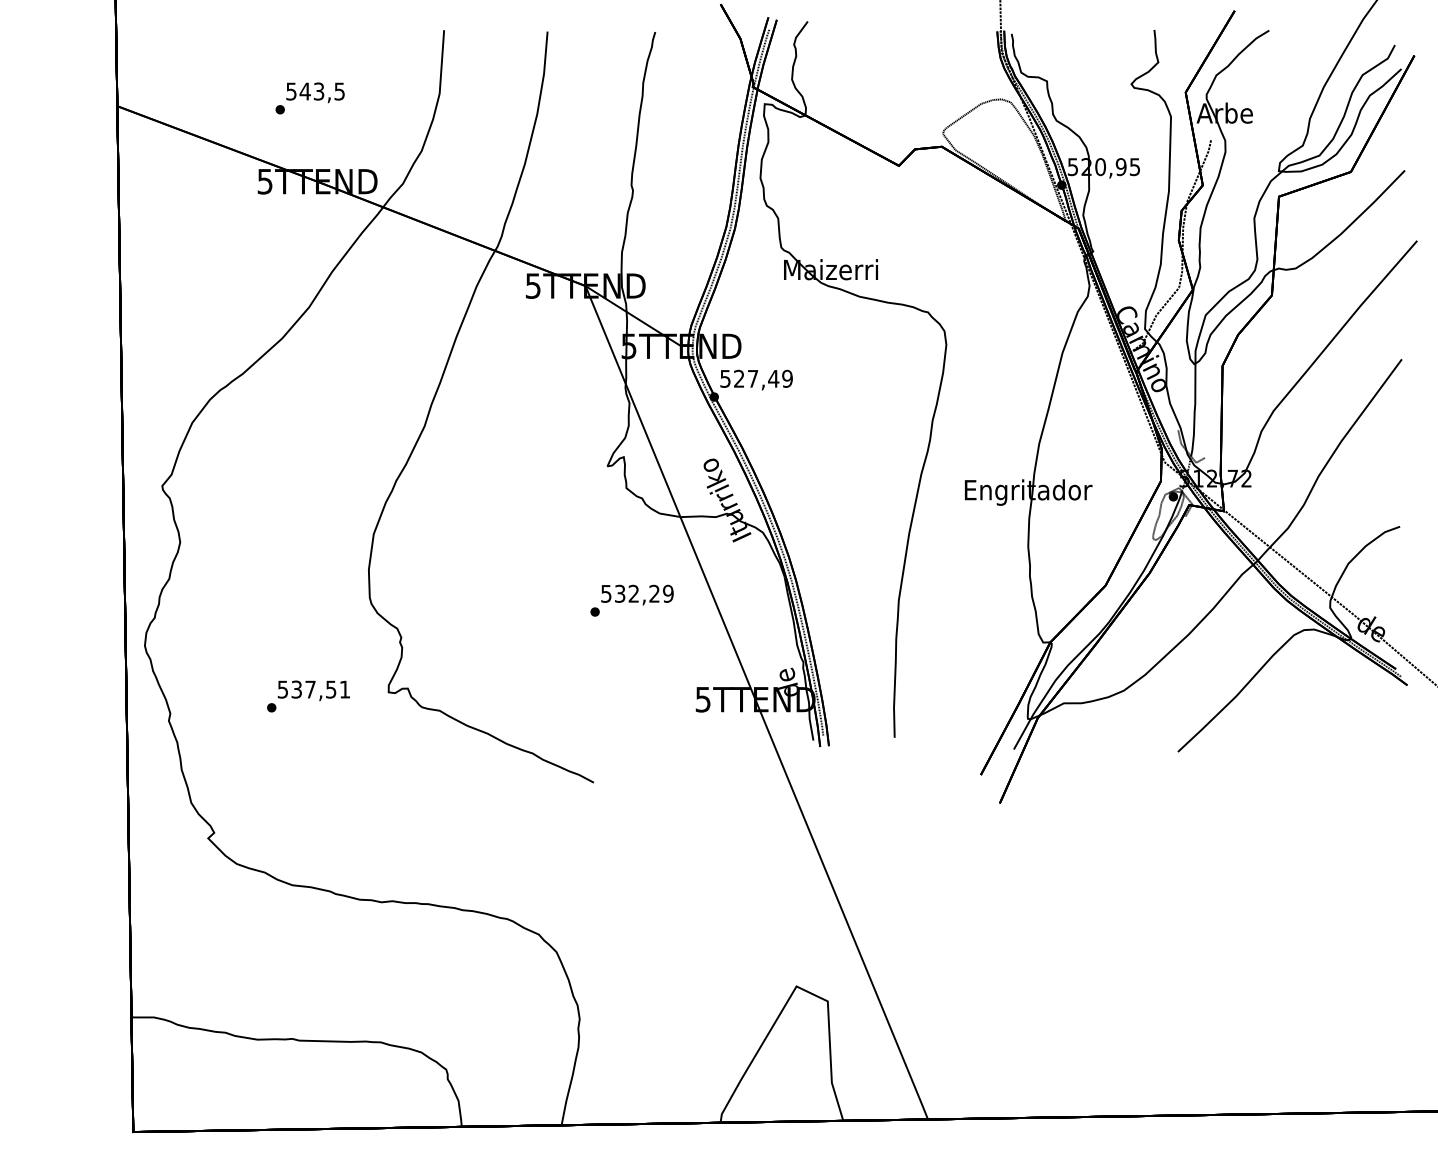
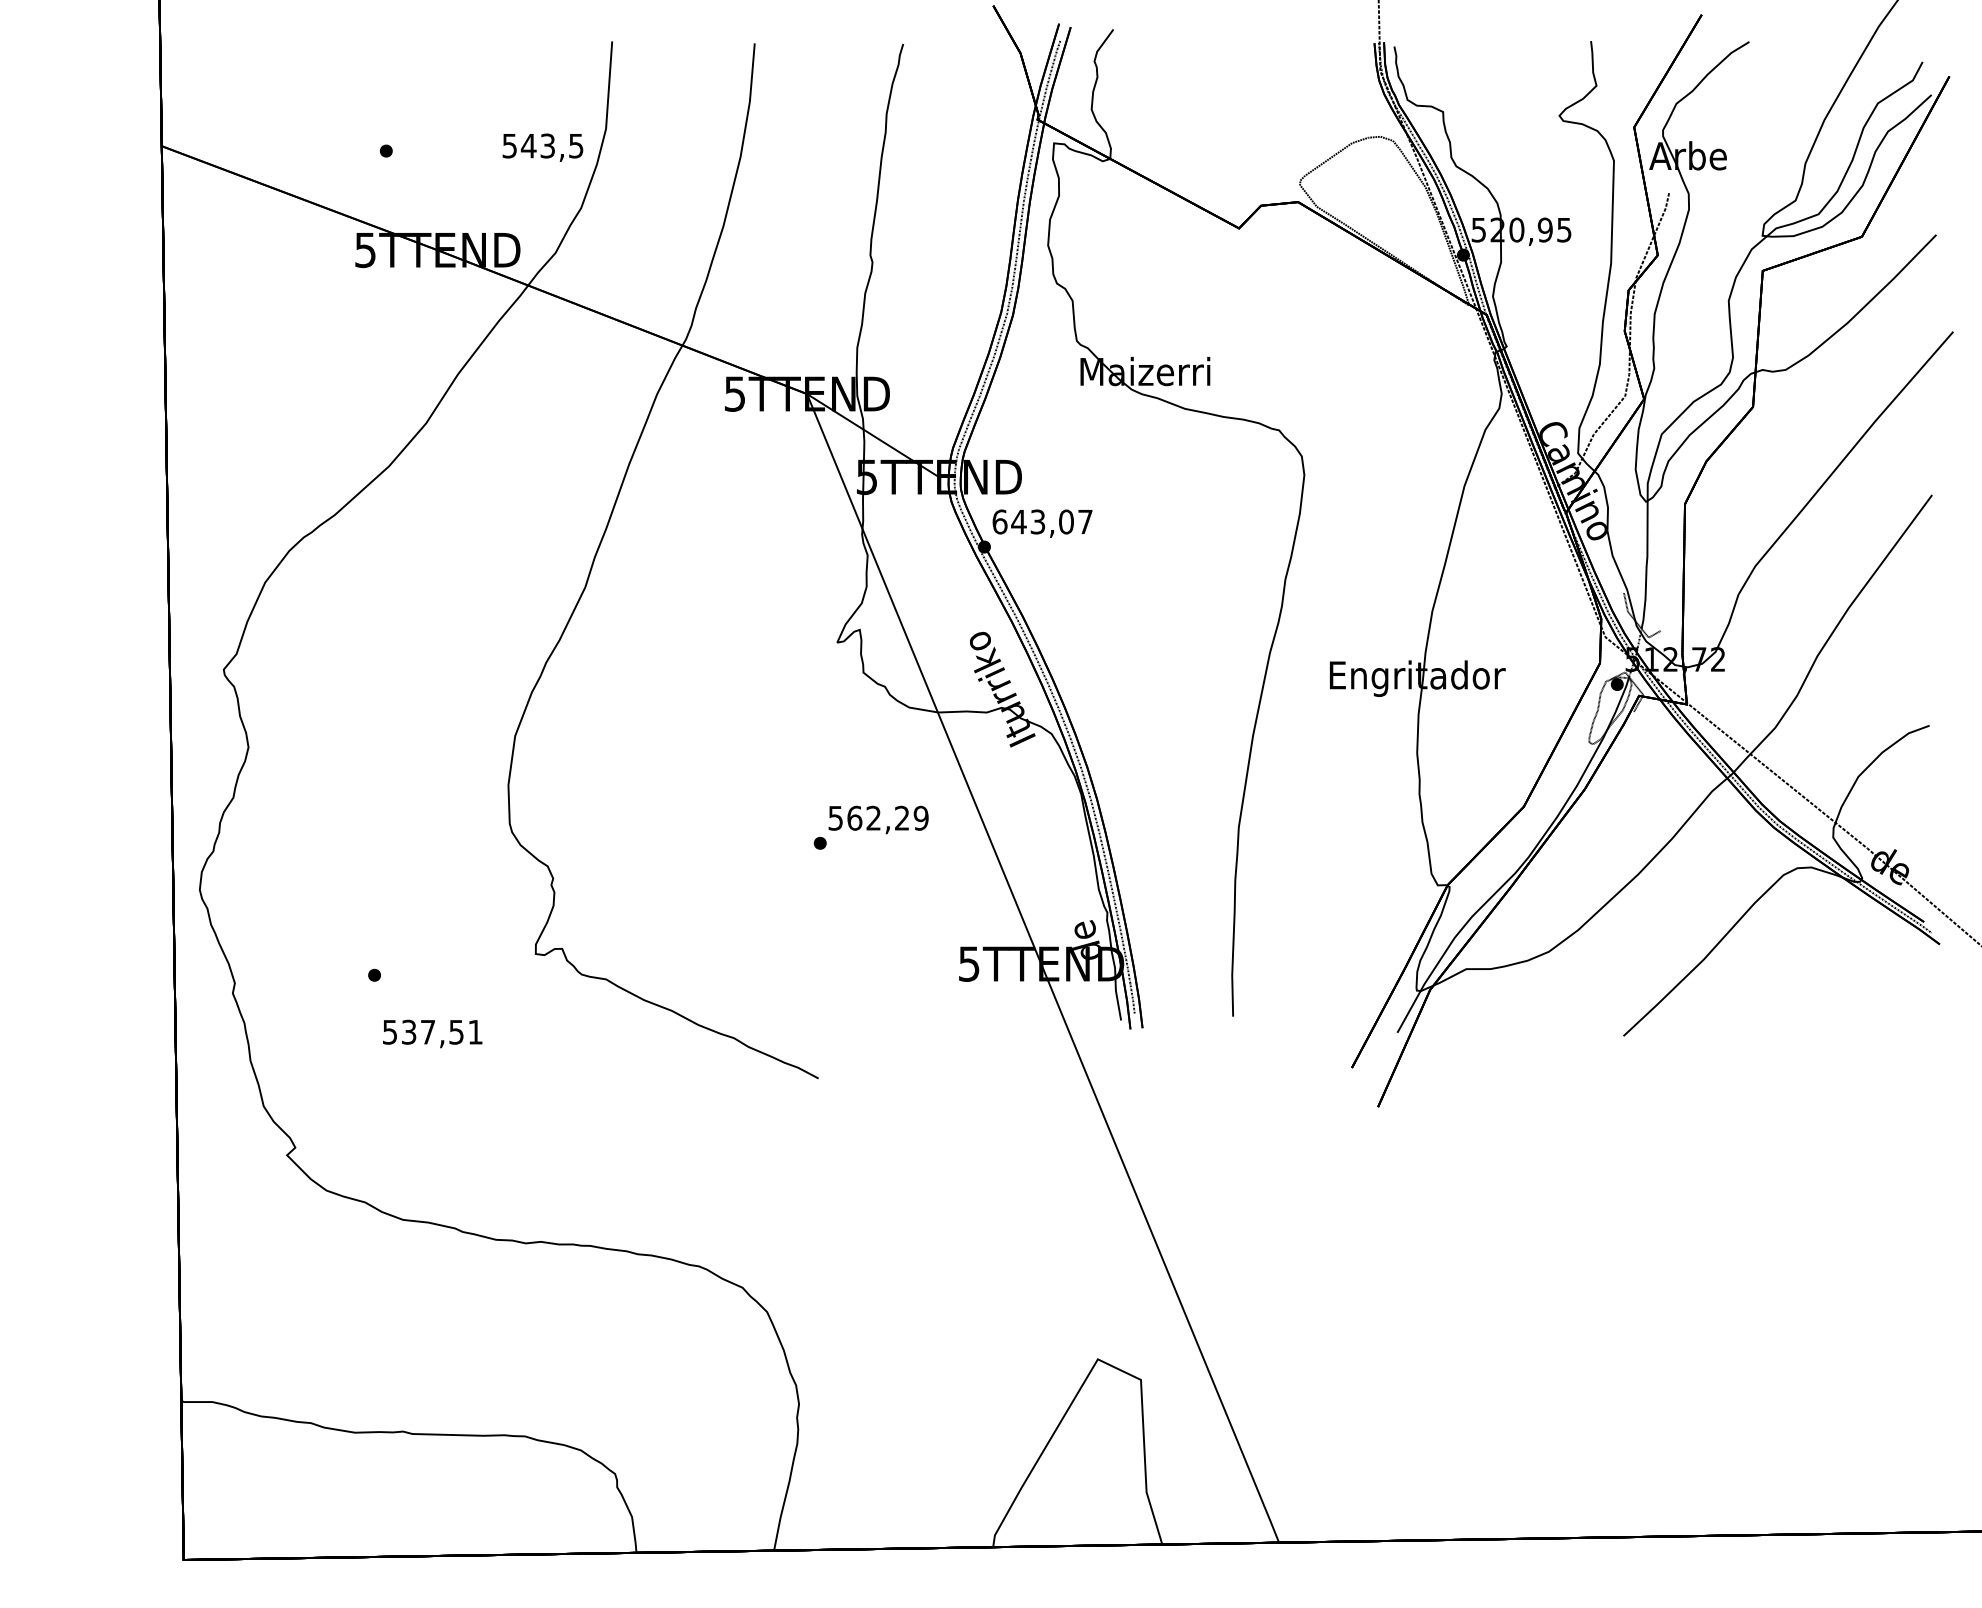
text: (315, 92) -> (542, 147), moved
text: (756, 378) -> (1042, 521), 527,49 -> 643,07
text: (619, 593) -> (854, 817), 532,29 -> 562,29
text: (313, 690) -> (432, 1033), moved

